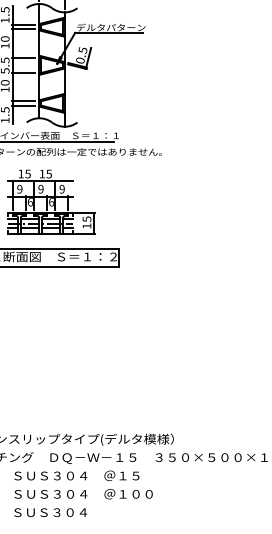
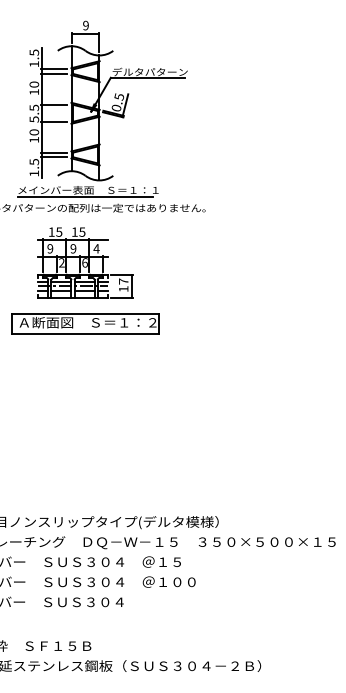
text: (62, 188) -> (96, 248), 9 -> 4
text: (30, 201) -> (61, 262), 6 -> 2
text: (86, 219) -> (123, 281), 15 -> 17

